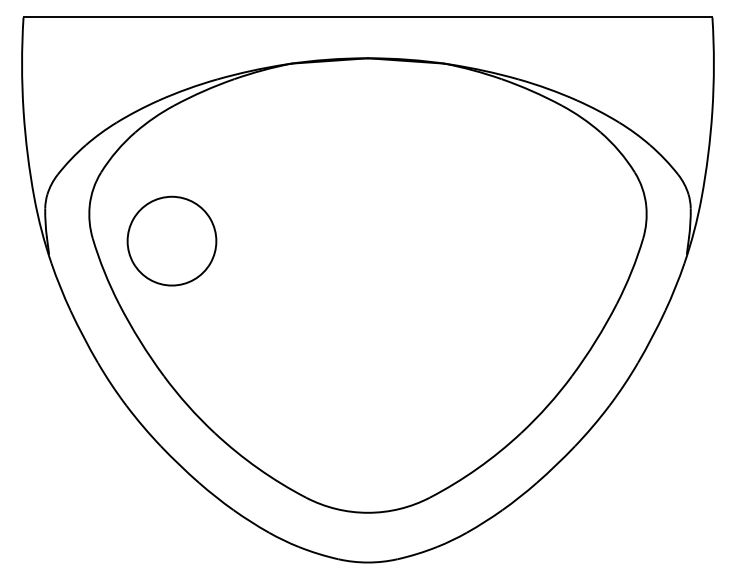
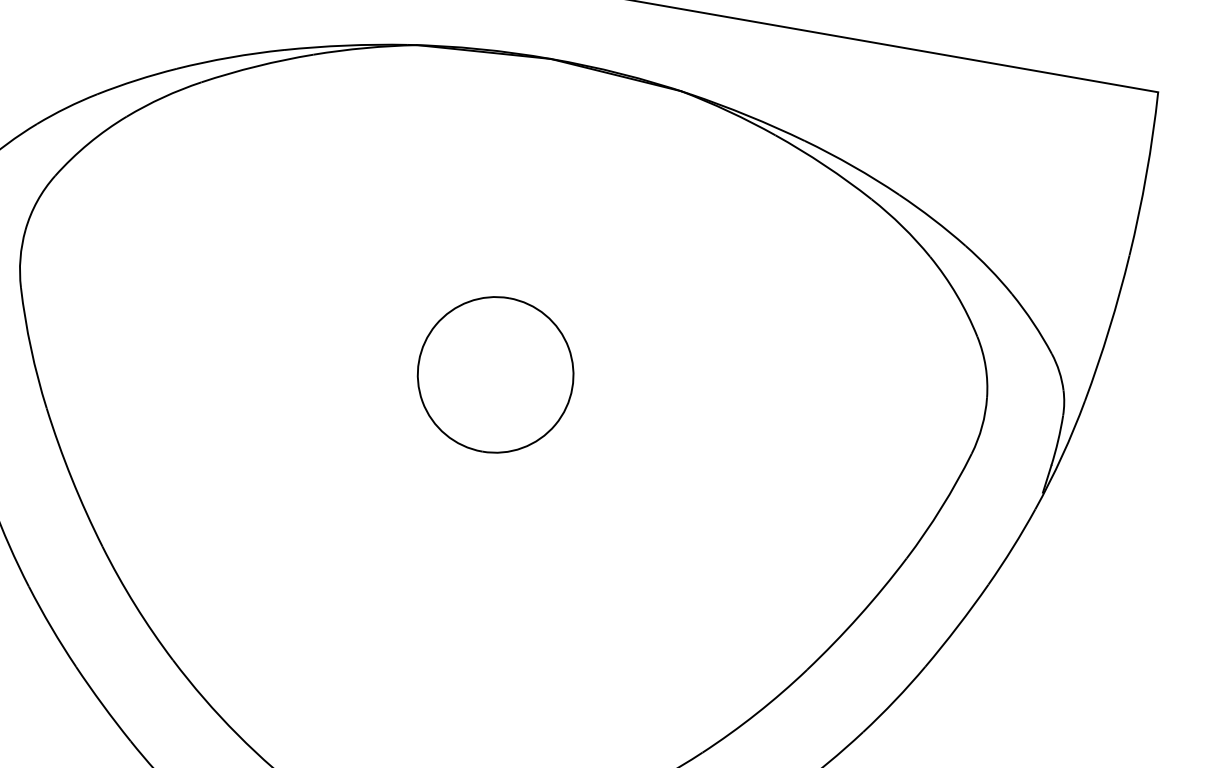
part: (171, 240) -> (495, 373), moved

